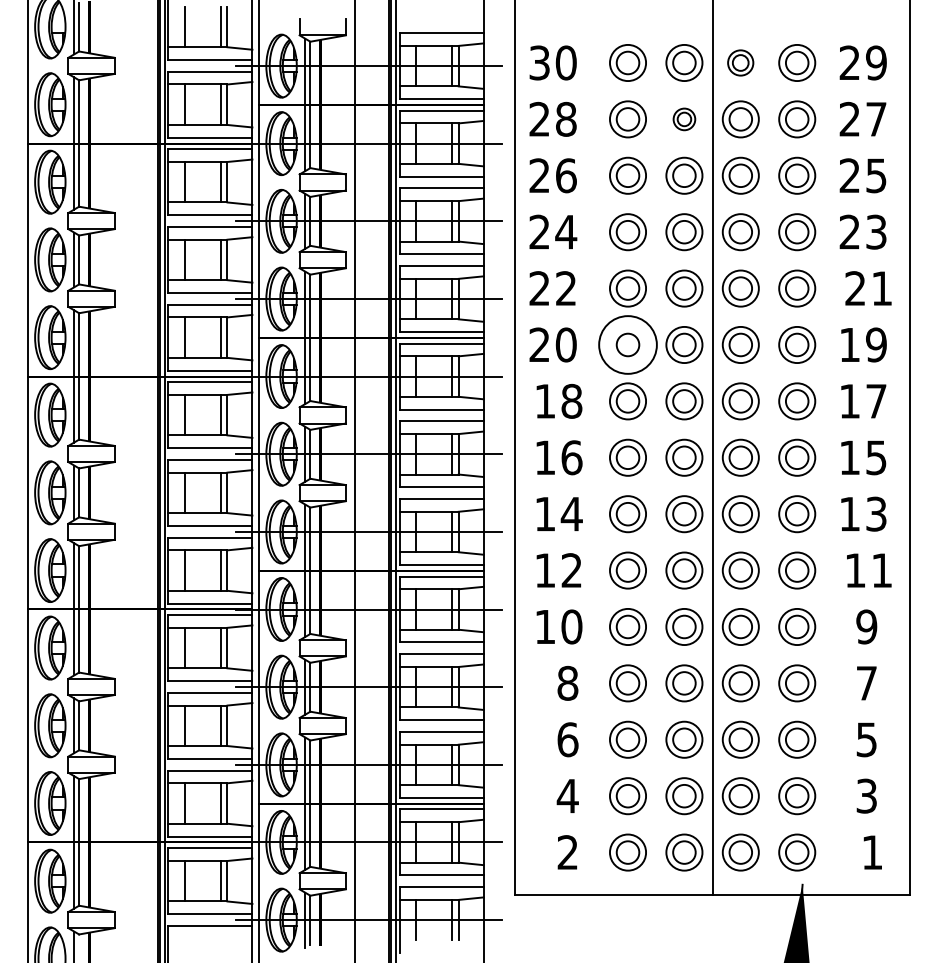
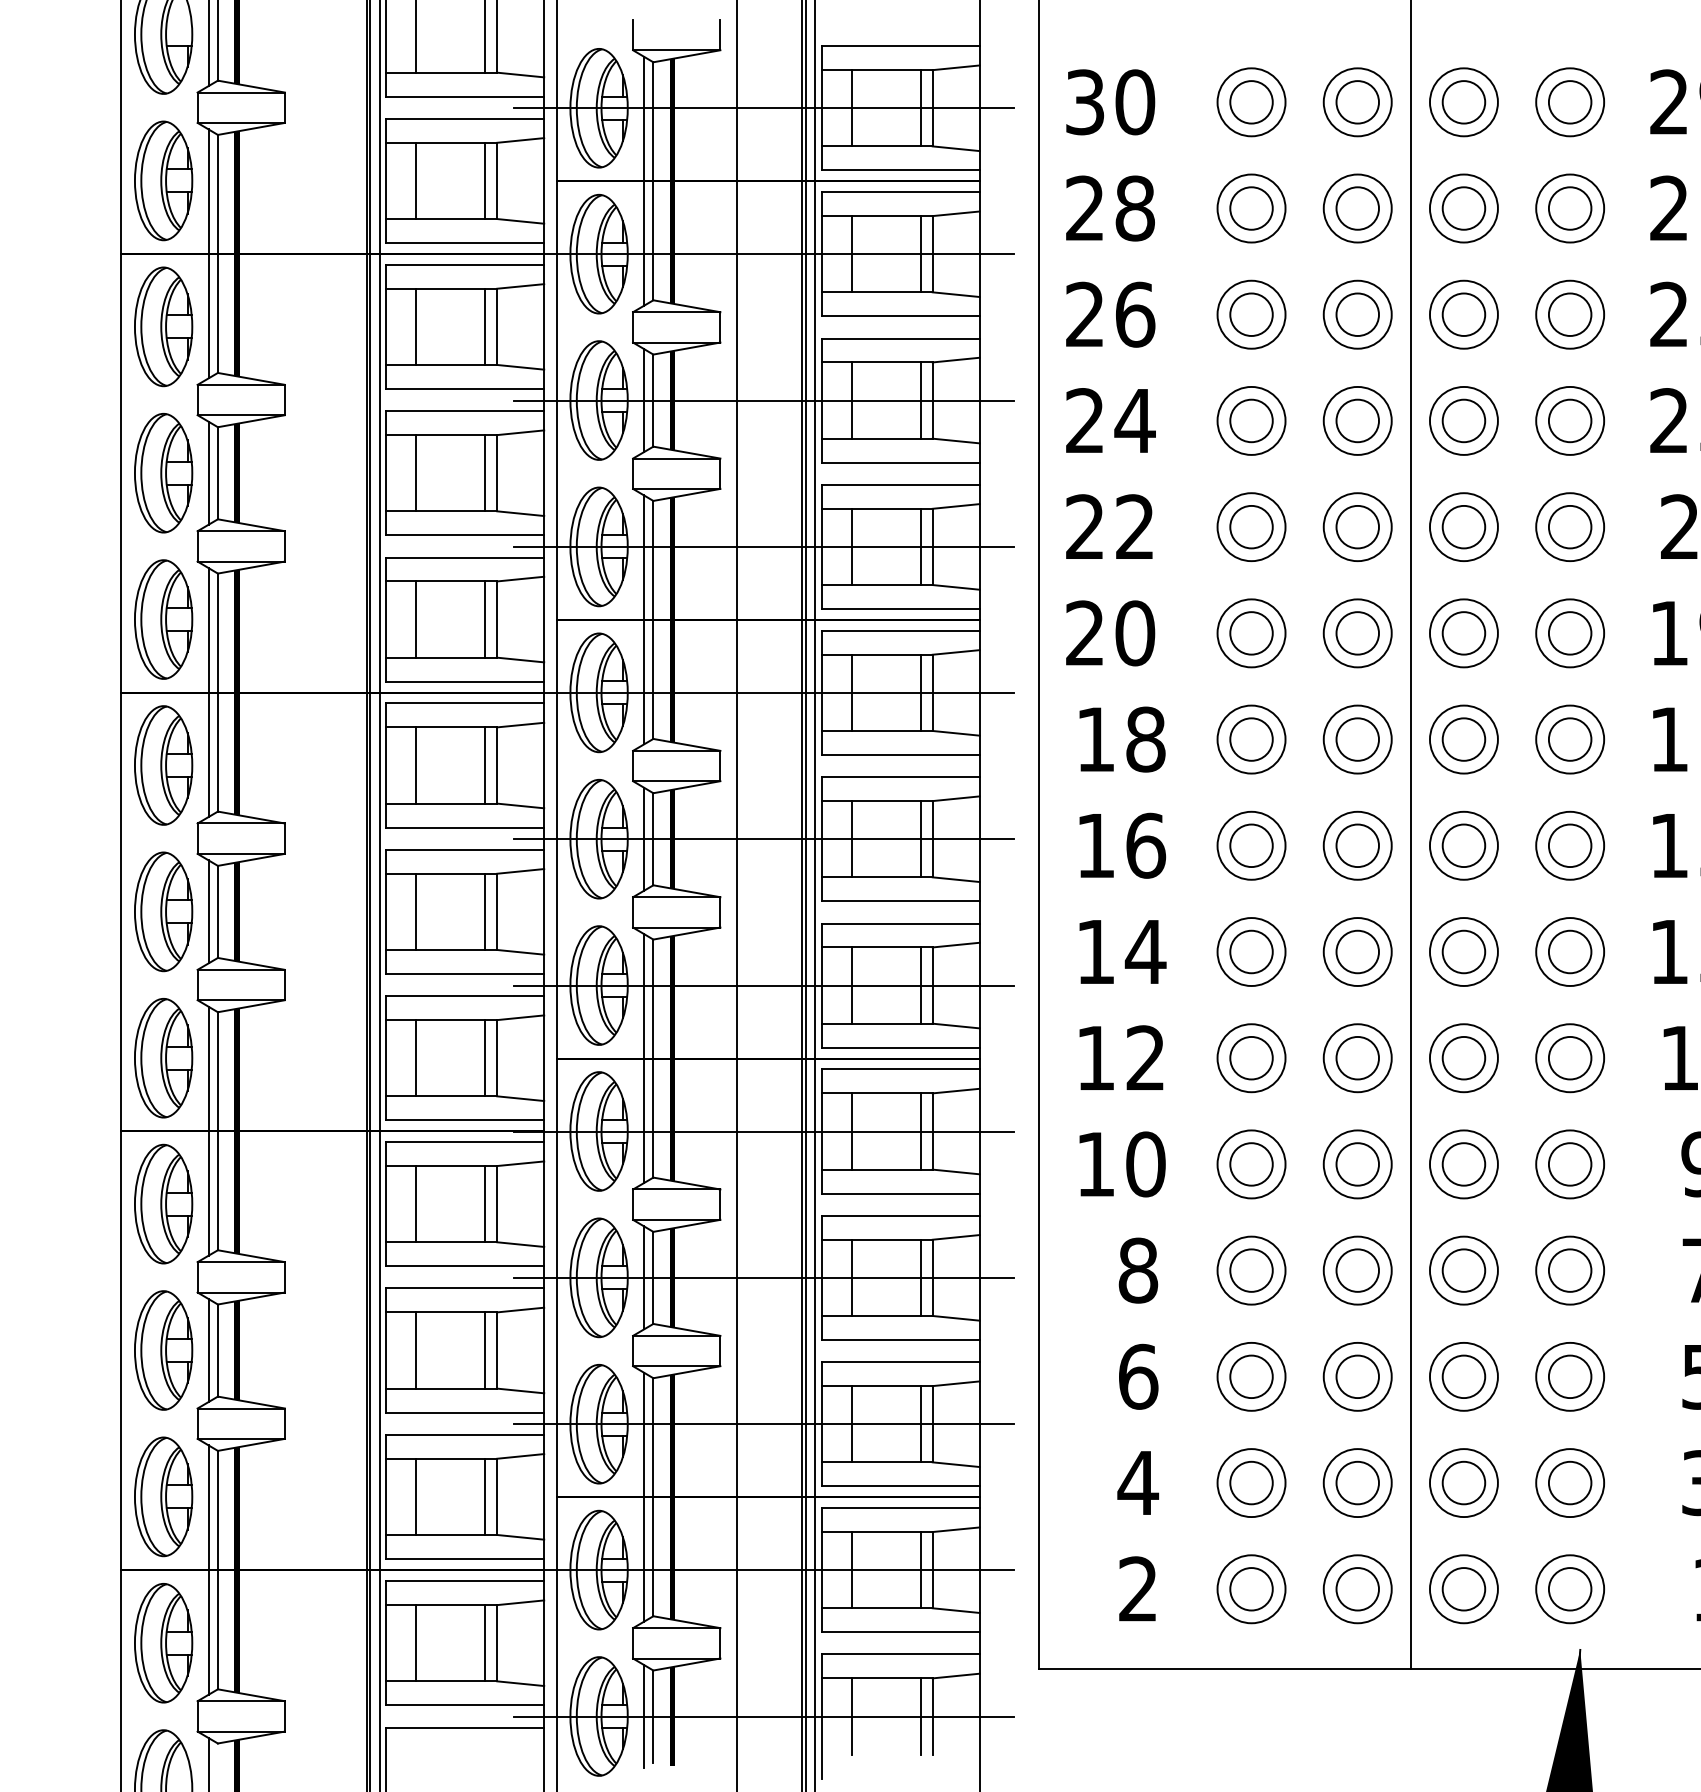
part: (740, 62) -> (1463, 101), size x1.43
part: (684, 119) -> (1357, 208), size x1.67
circle: (627, 344) -> (1250, 632), size x0.62

